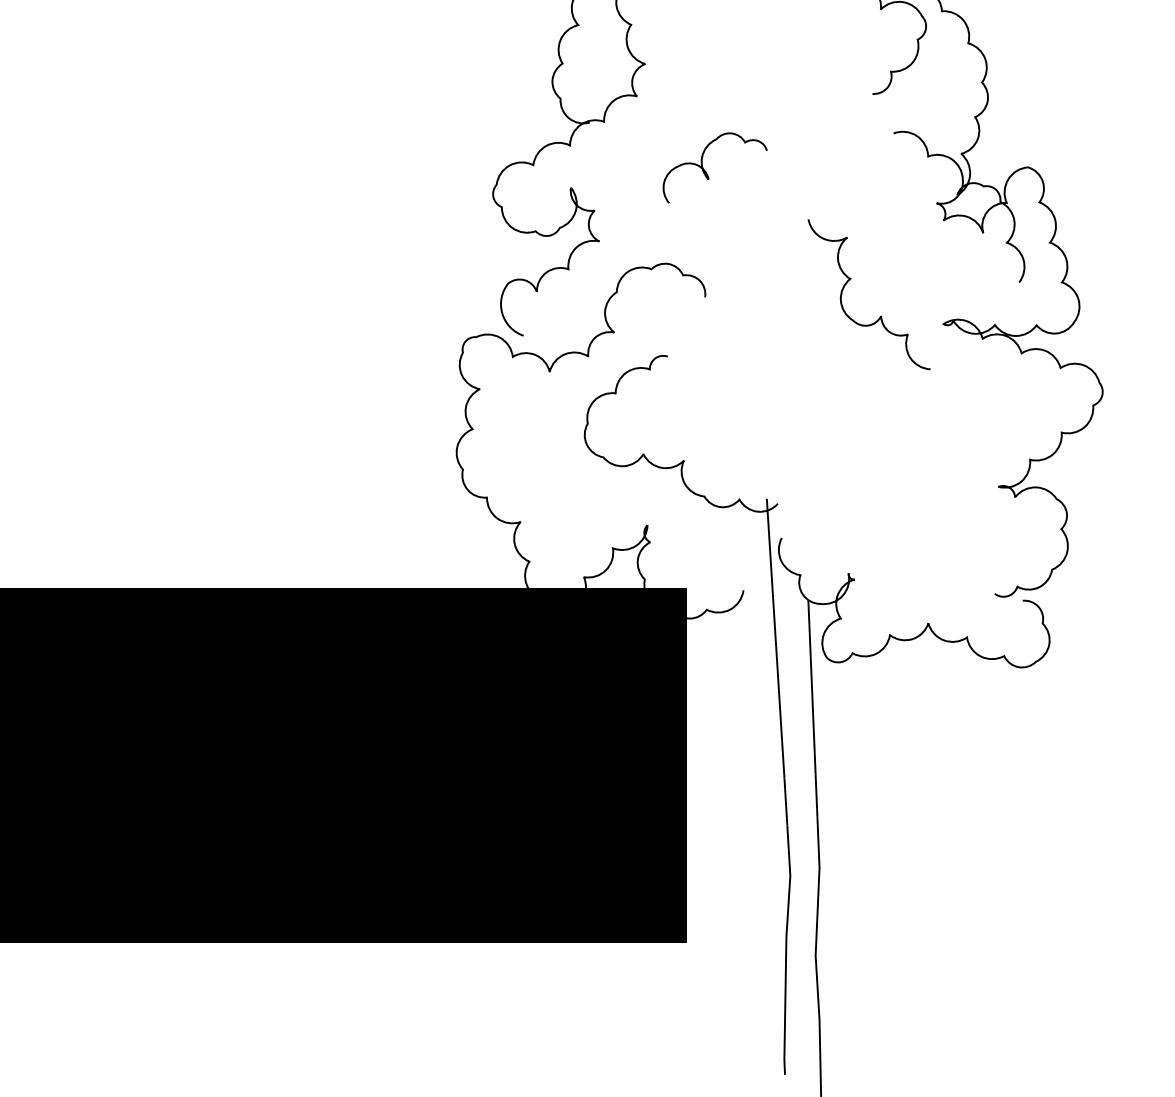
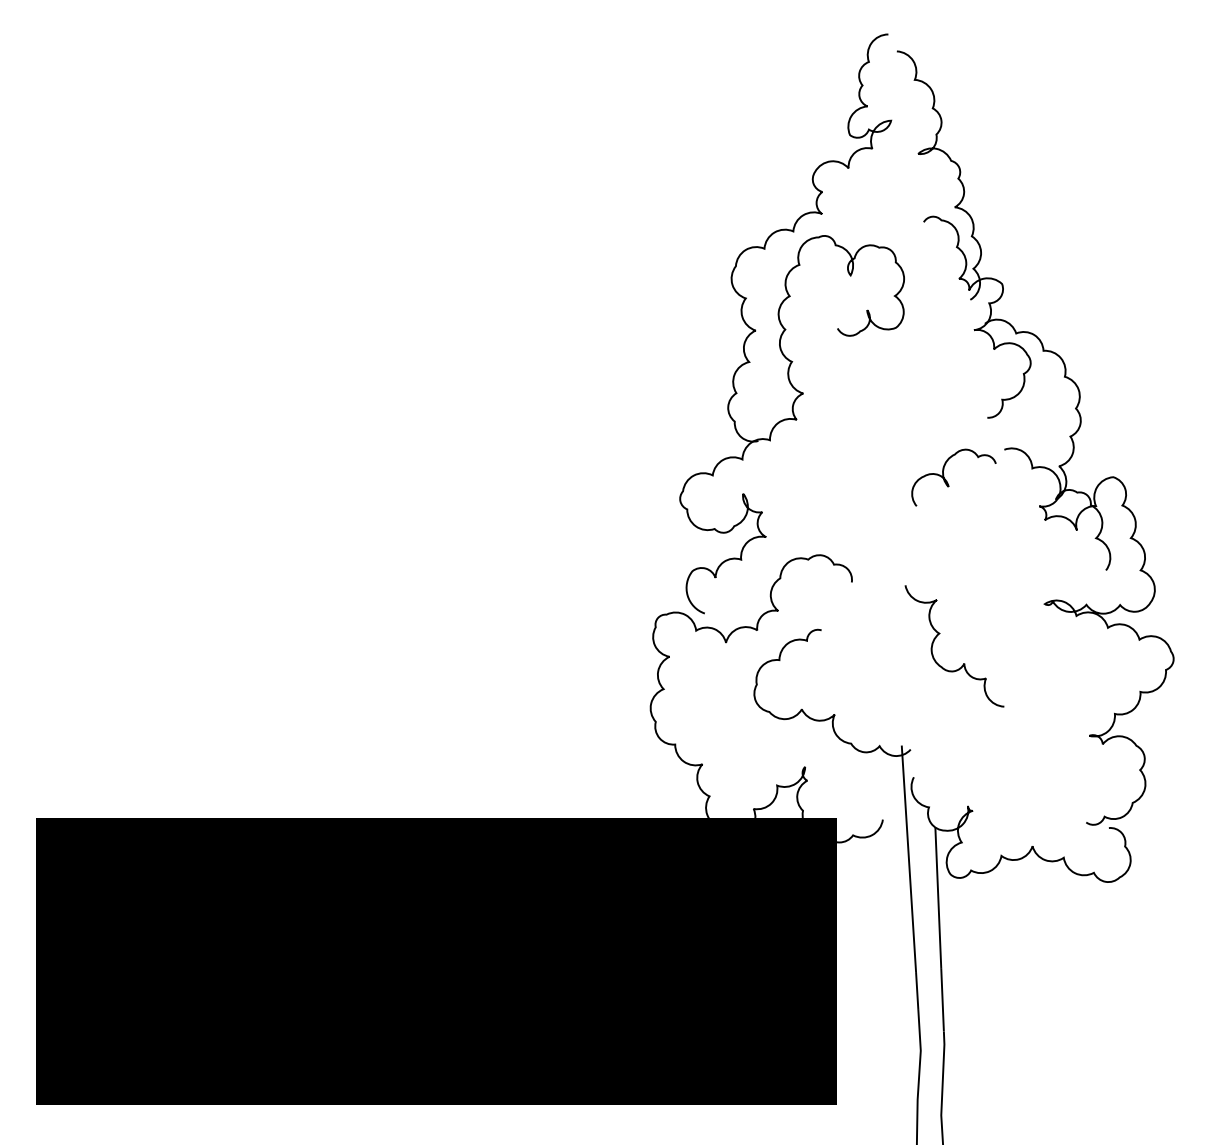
curve: (707, 172) -> (947, 481), moved
curve: (851, 278) -> (940, 633), moved

